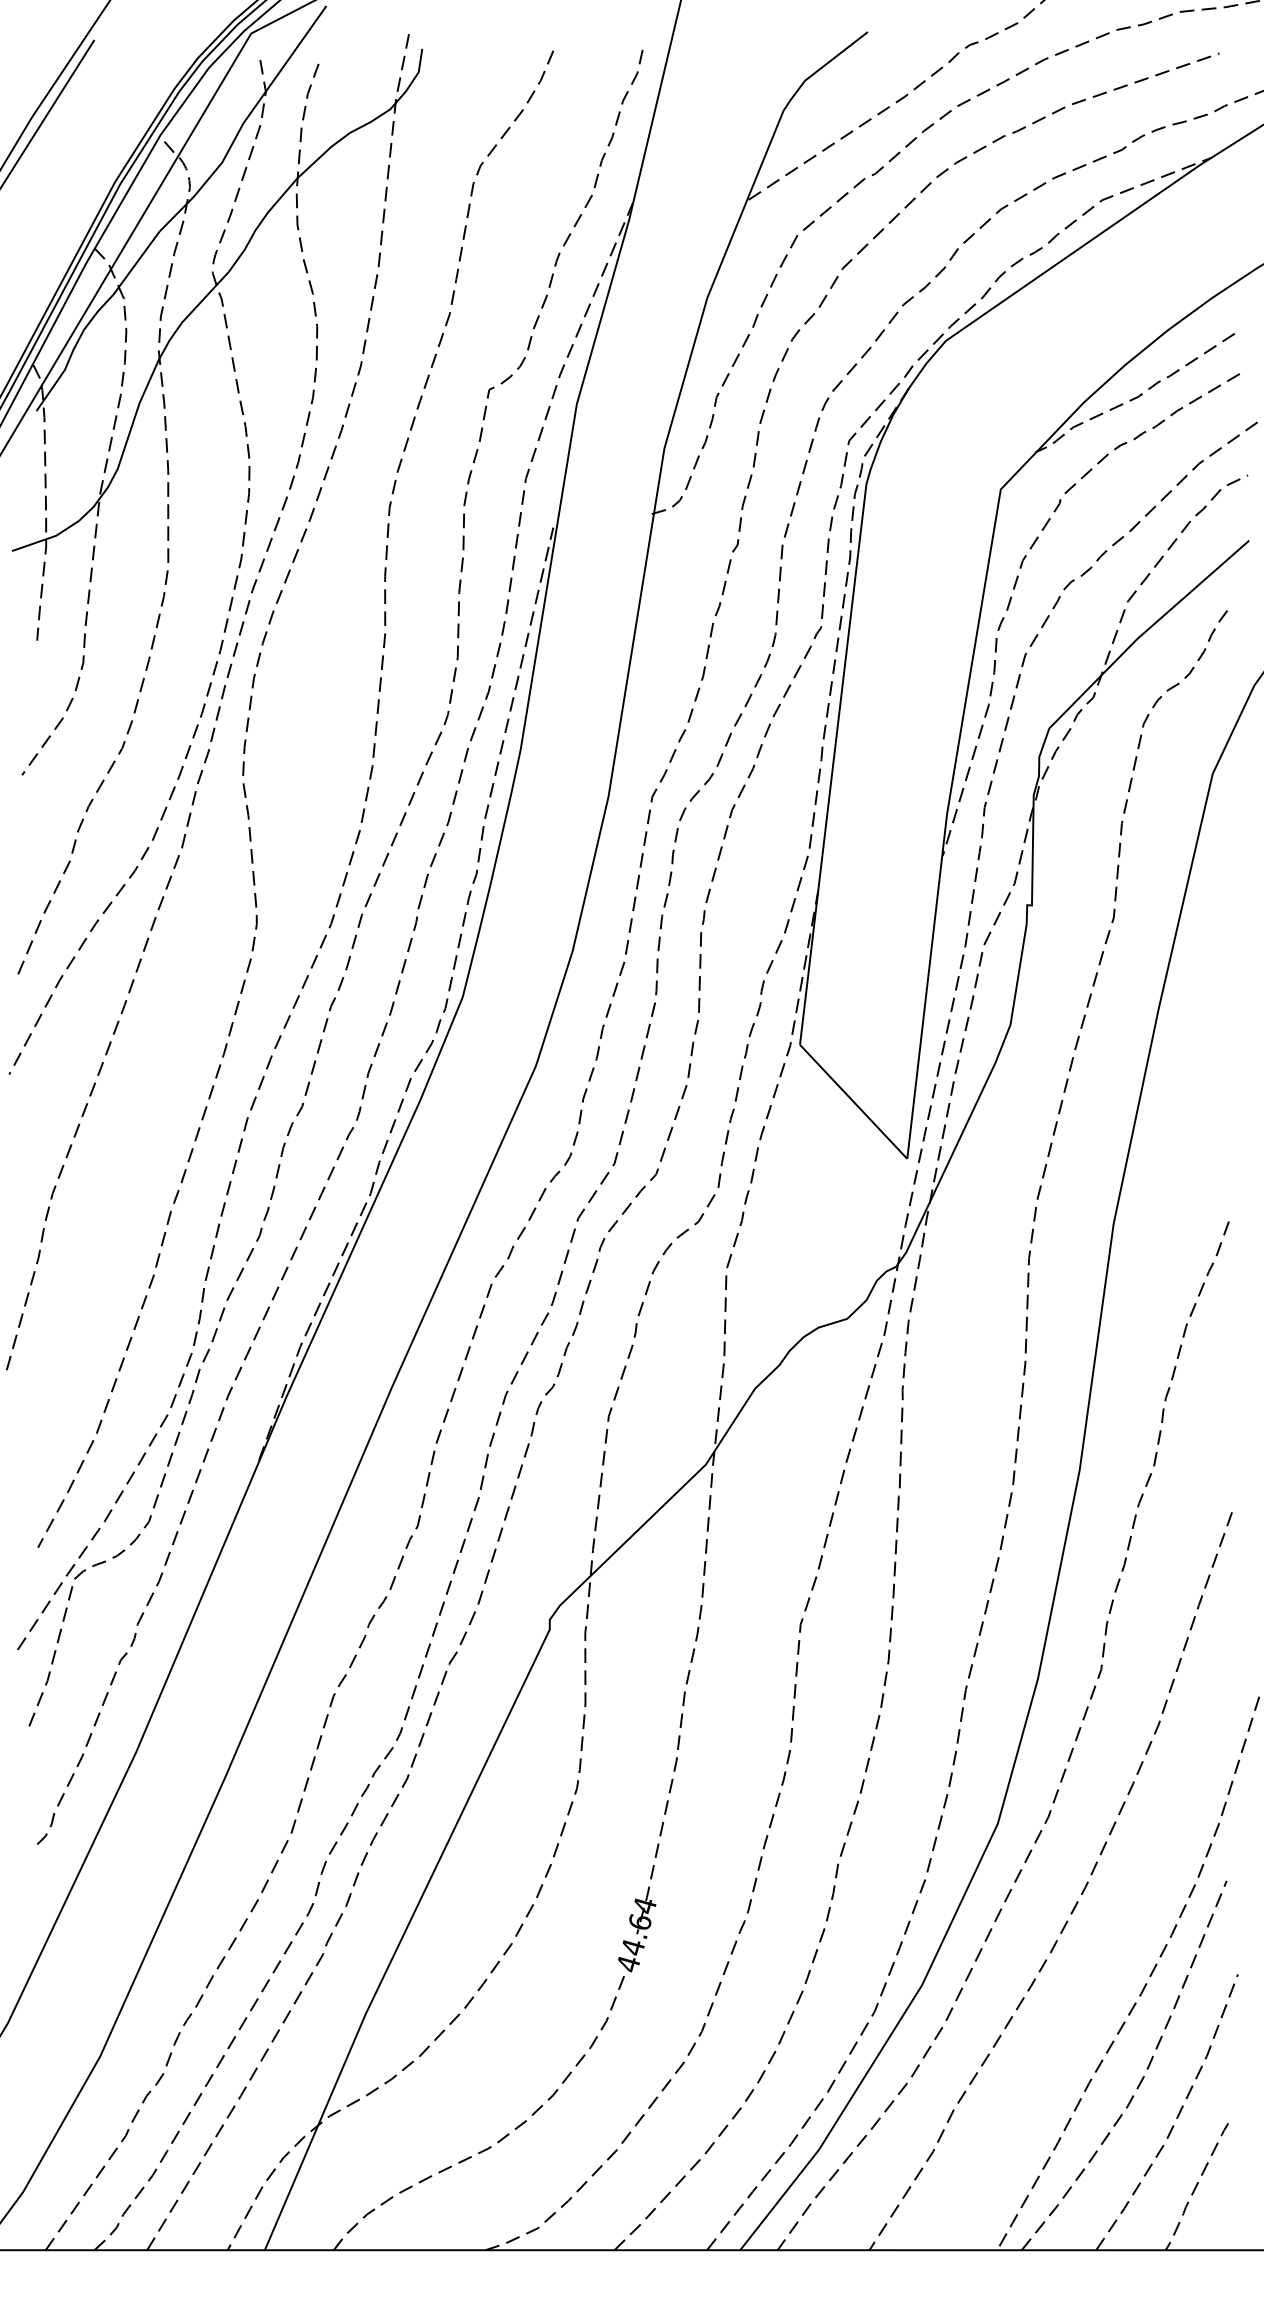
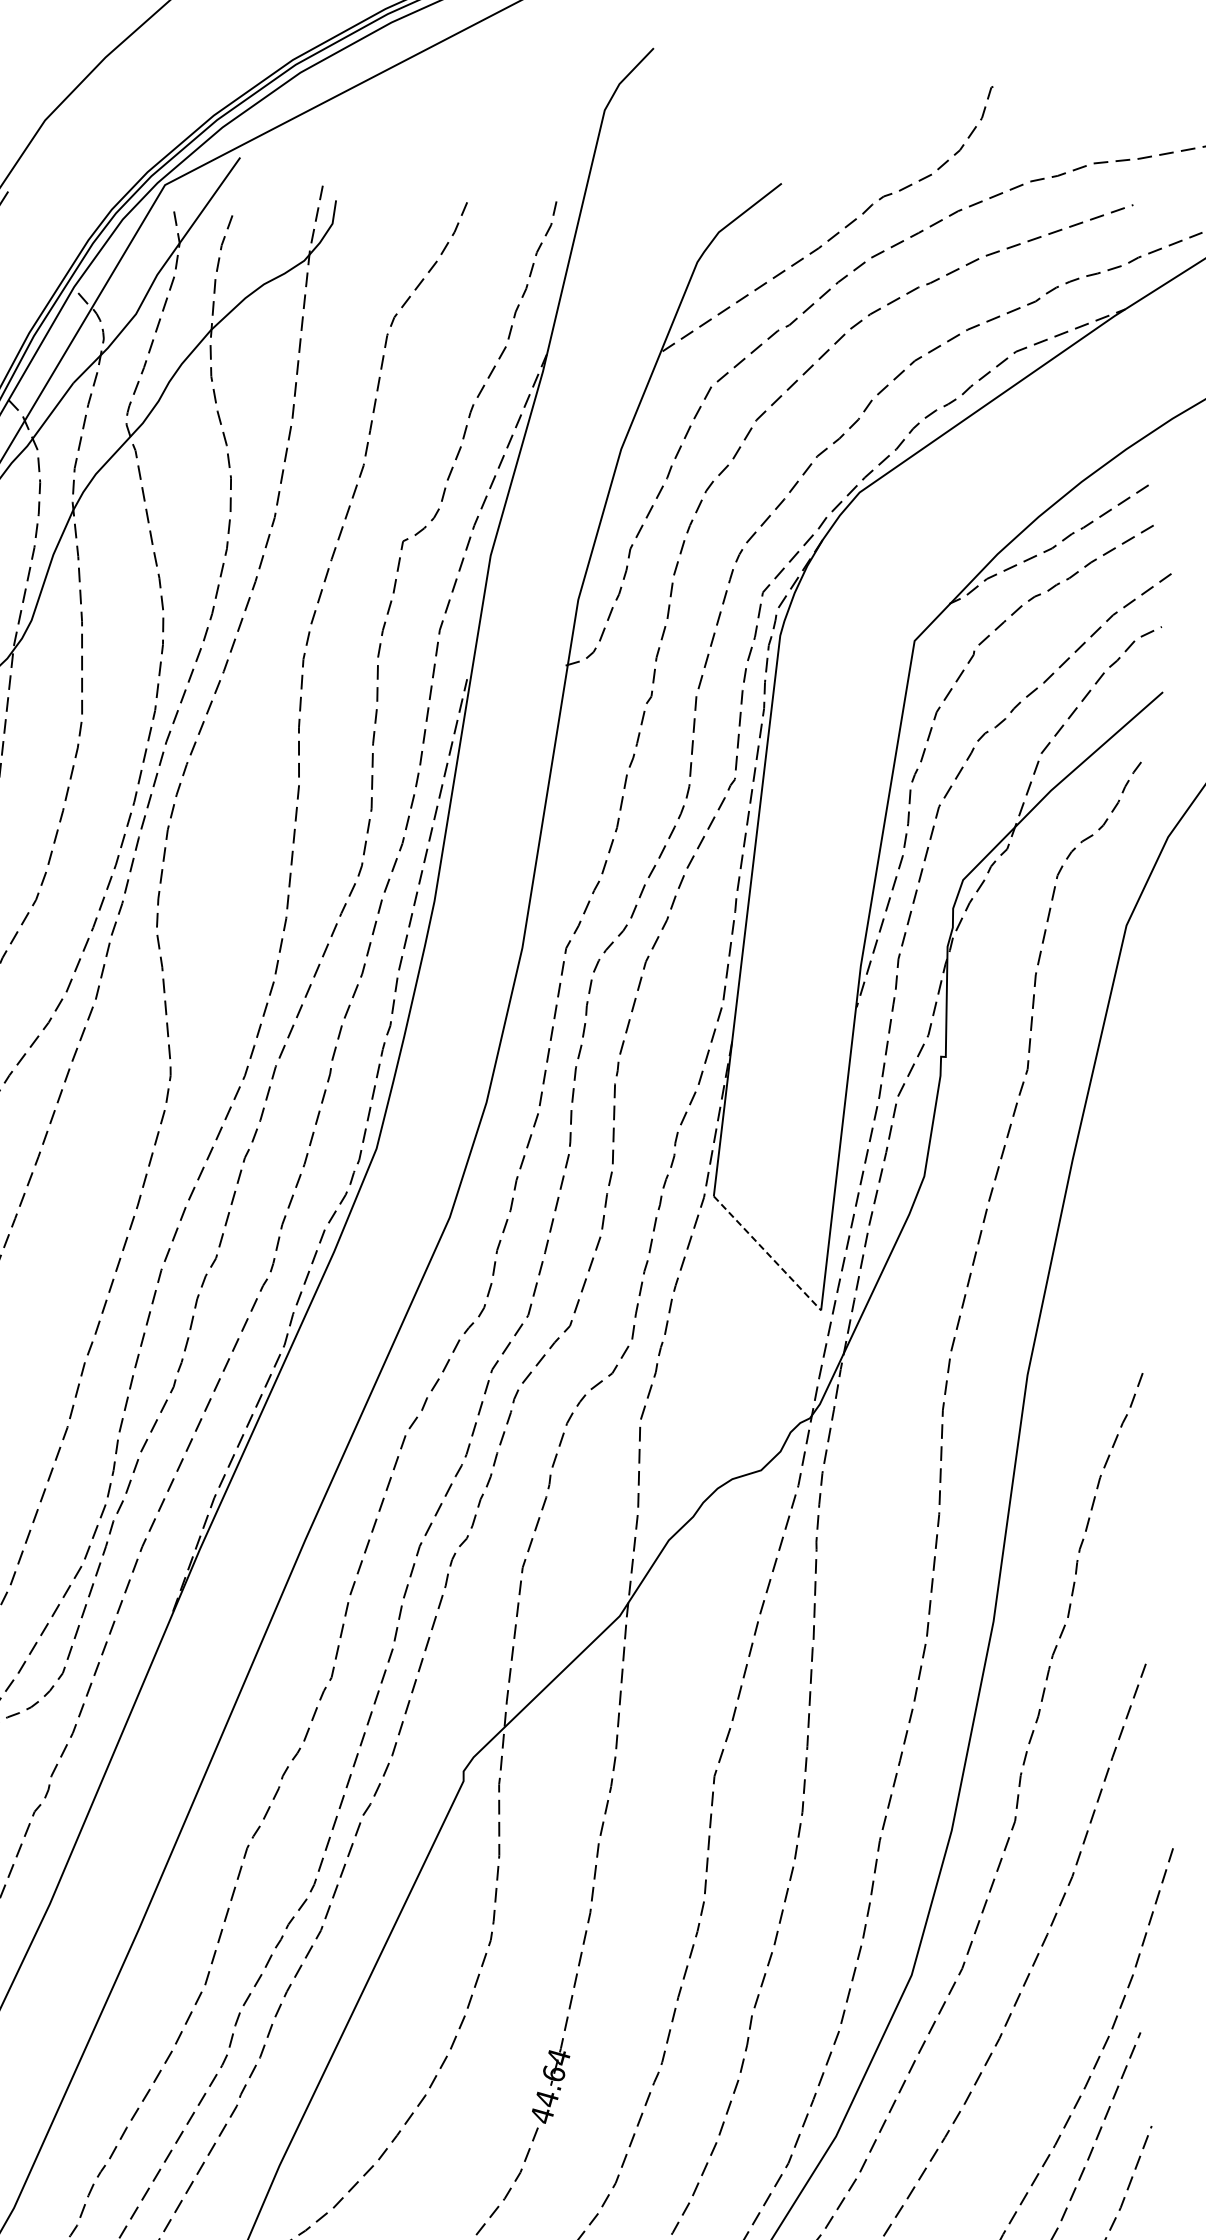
line: (853, 1102) -> (767, 1254), solid -> dashed

